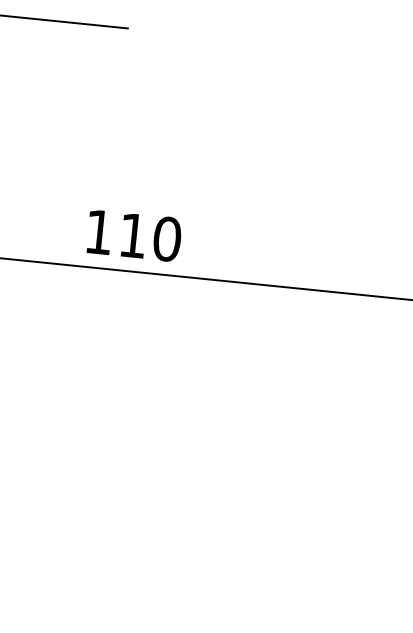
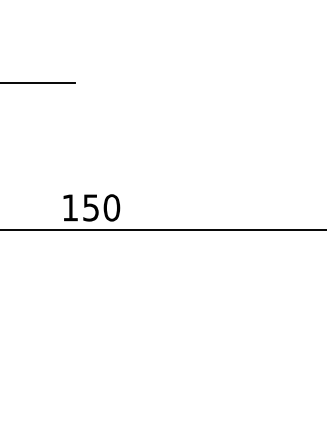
text: (132, 234) -> (90, 207), 110 -> 150

